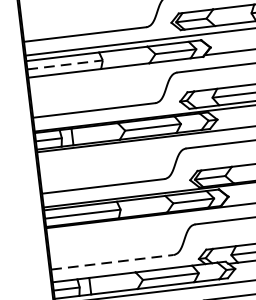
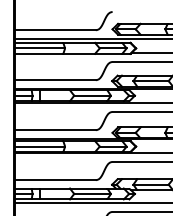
line: (65, 65) -> (40, 48), dashed -> solid
line: (113, 262) -> (56, 180), dashed -> solid

